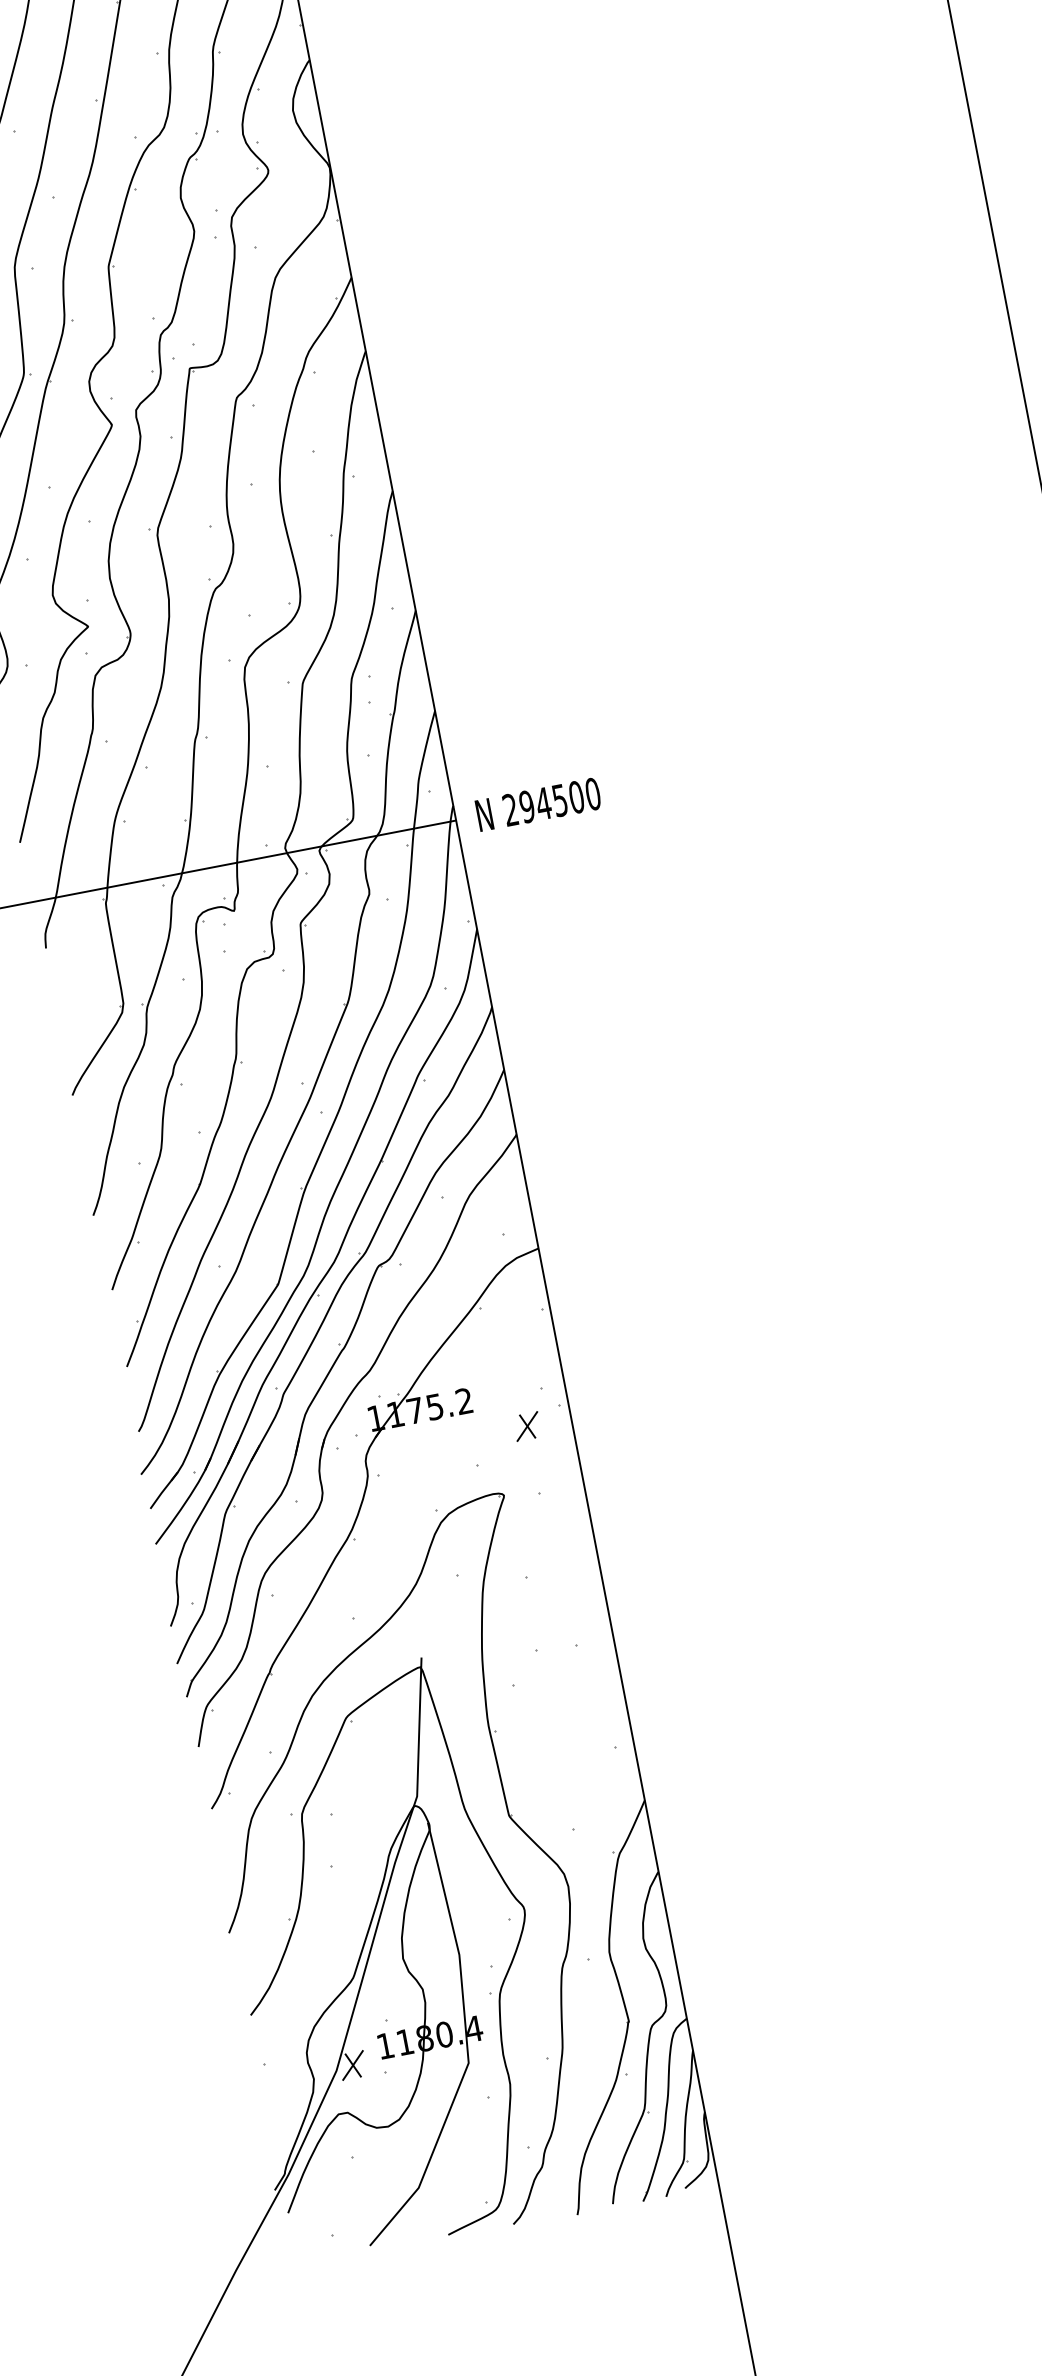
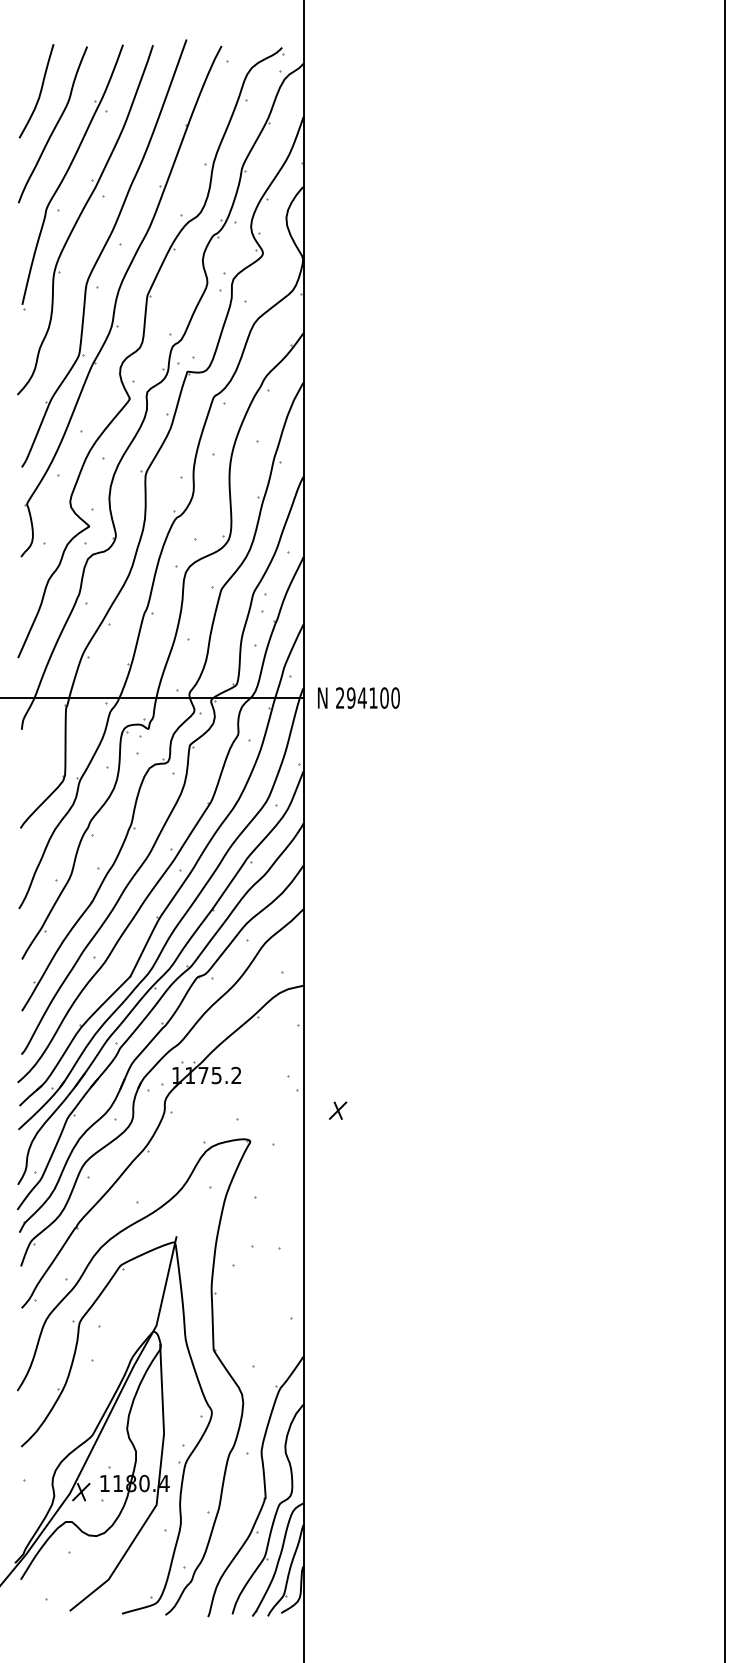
text: (560, 799) -> (373, 697), 294500 -> 294100
part: (526, 1426) -> (337, 1110), moved

